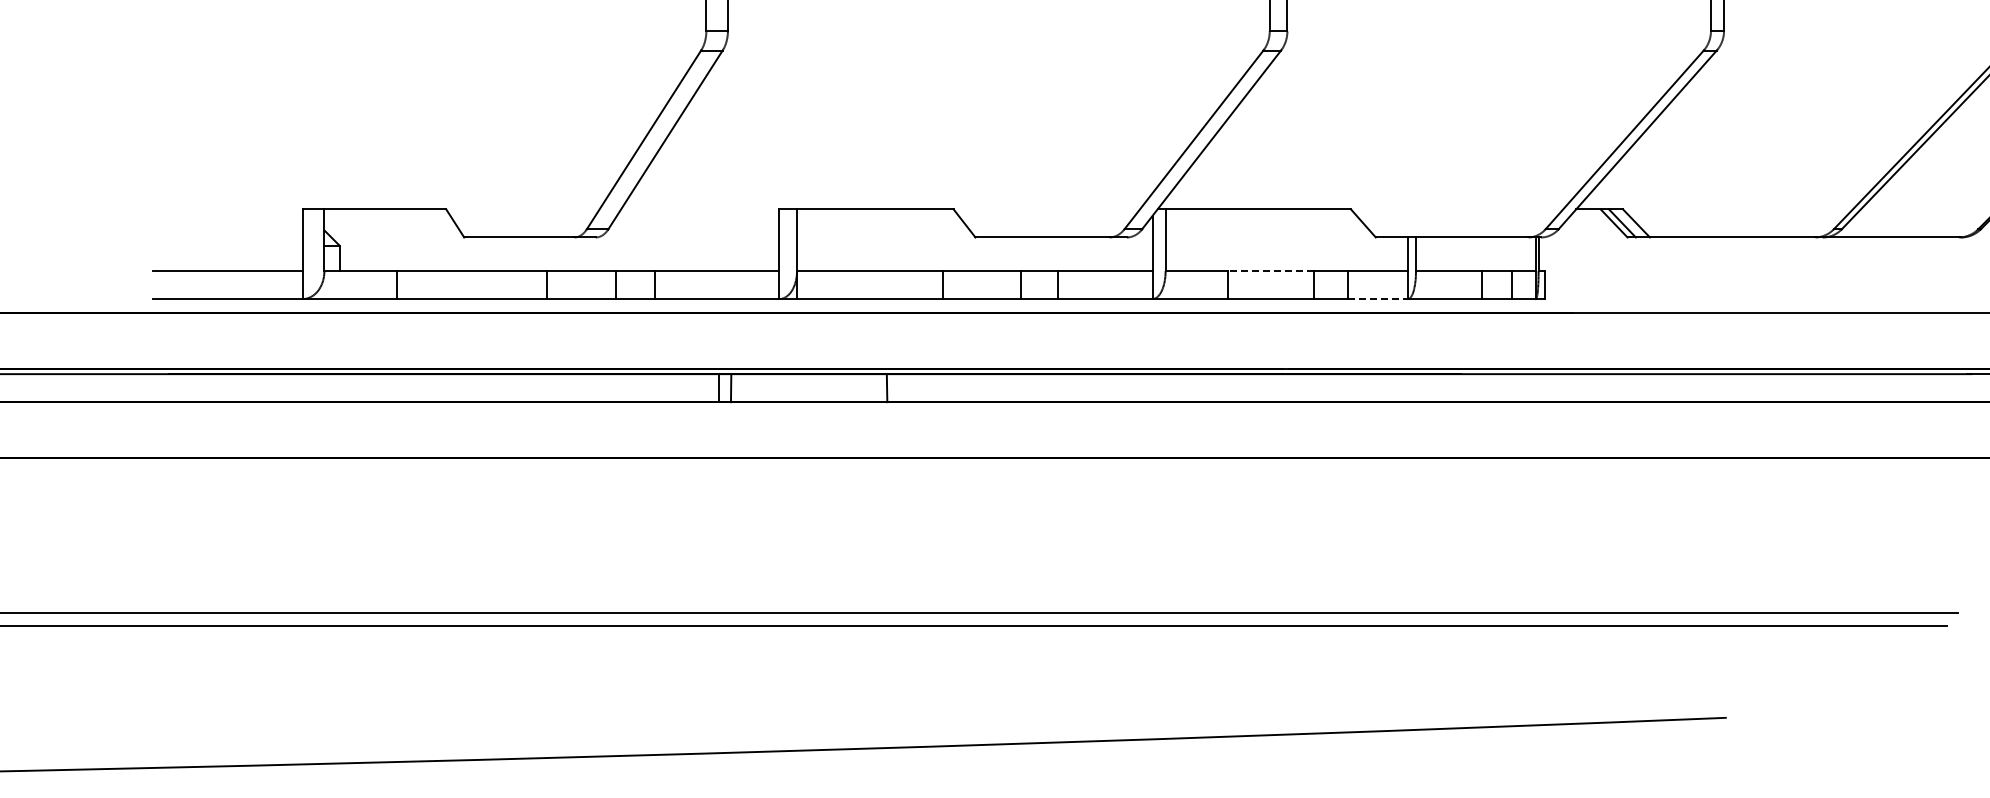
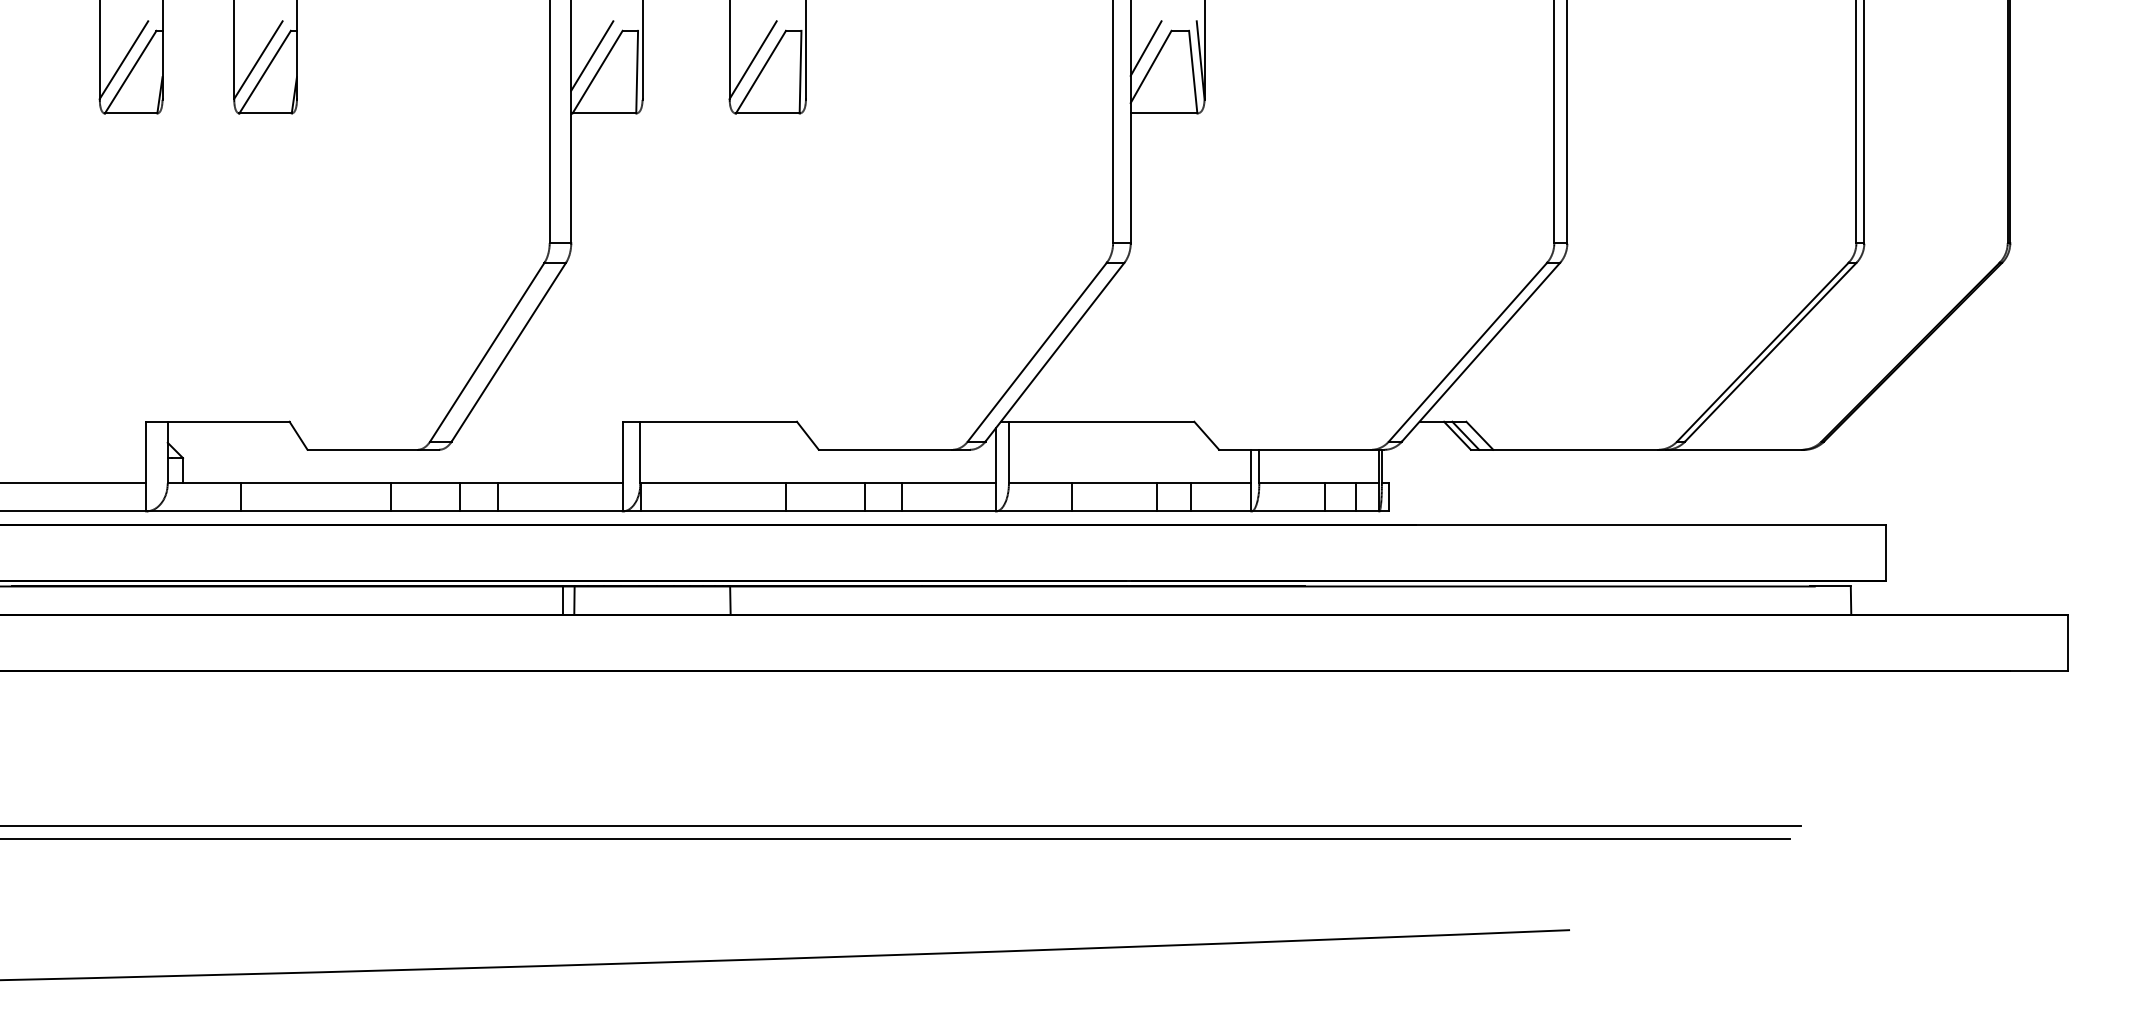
line: (1271, 271) -> (1114, 483), dashed -> solid
line: (1378, 299) -> (1221, 511), dashed -> solid

